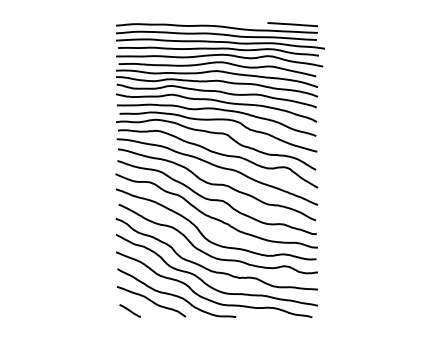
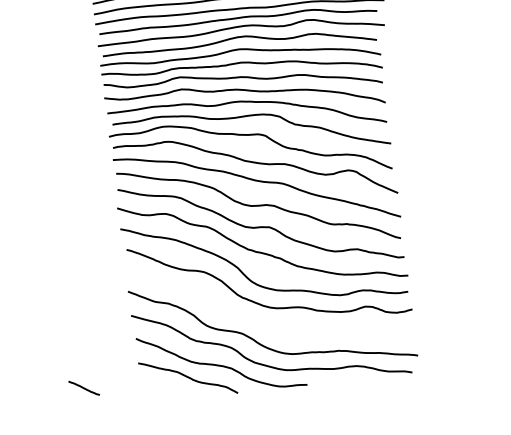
curve: (208, 268) -> (261, 322), removed
line: (129, 310) -> (83, 387), moved

